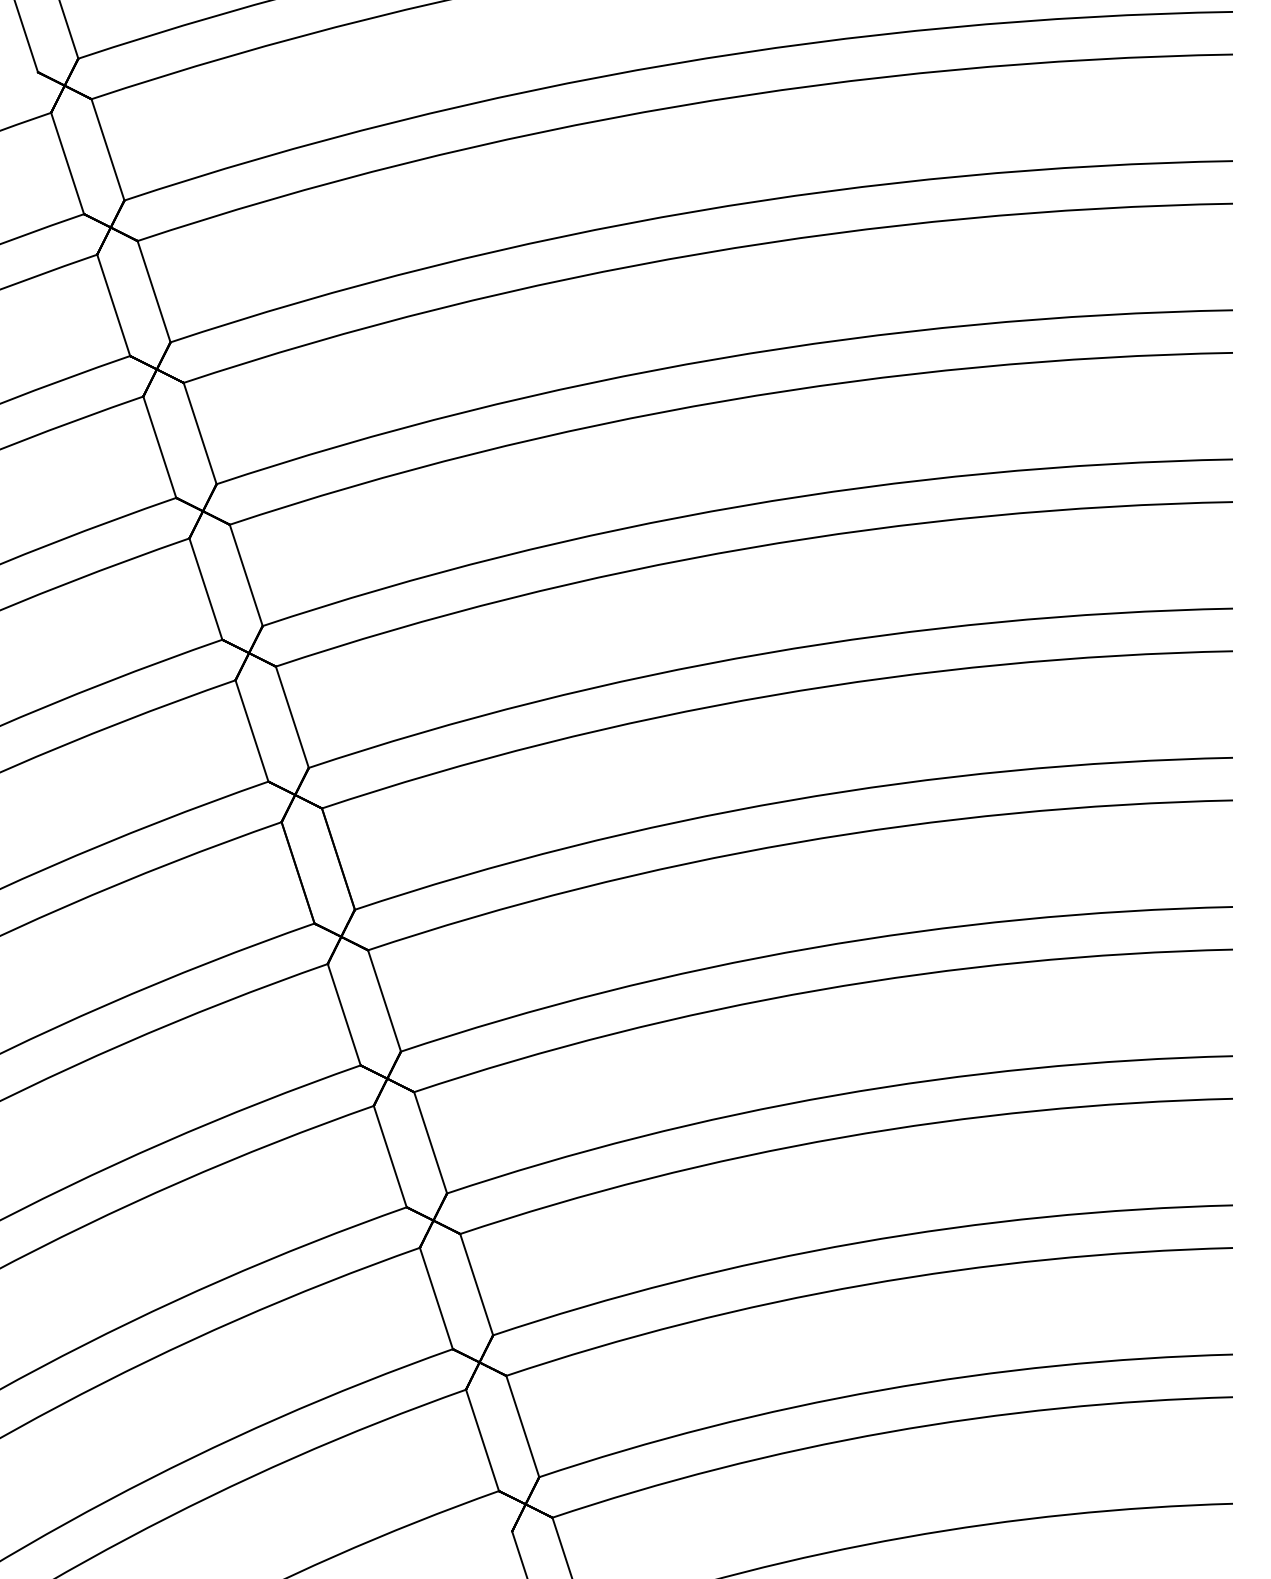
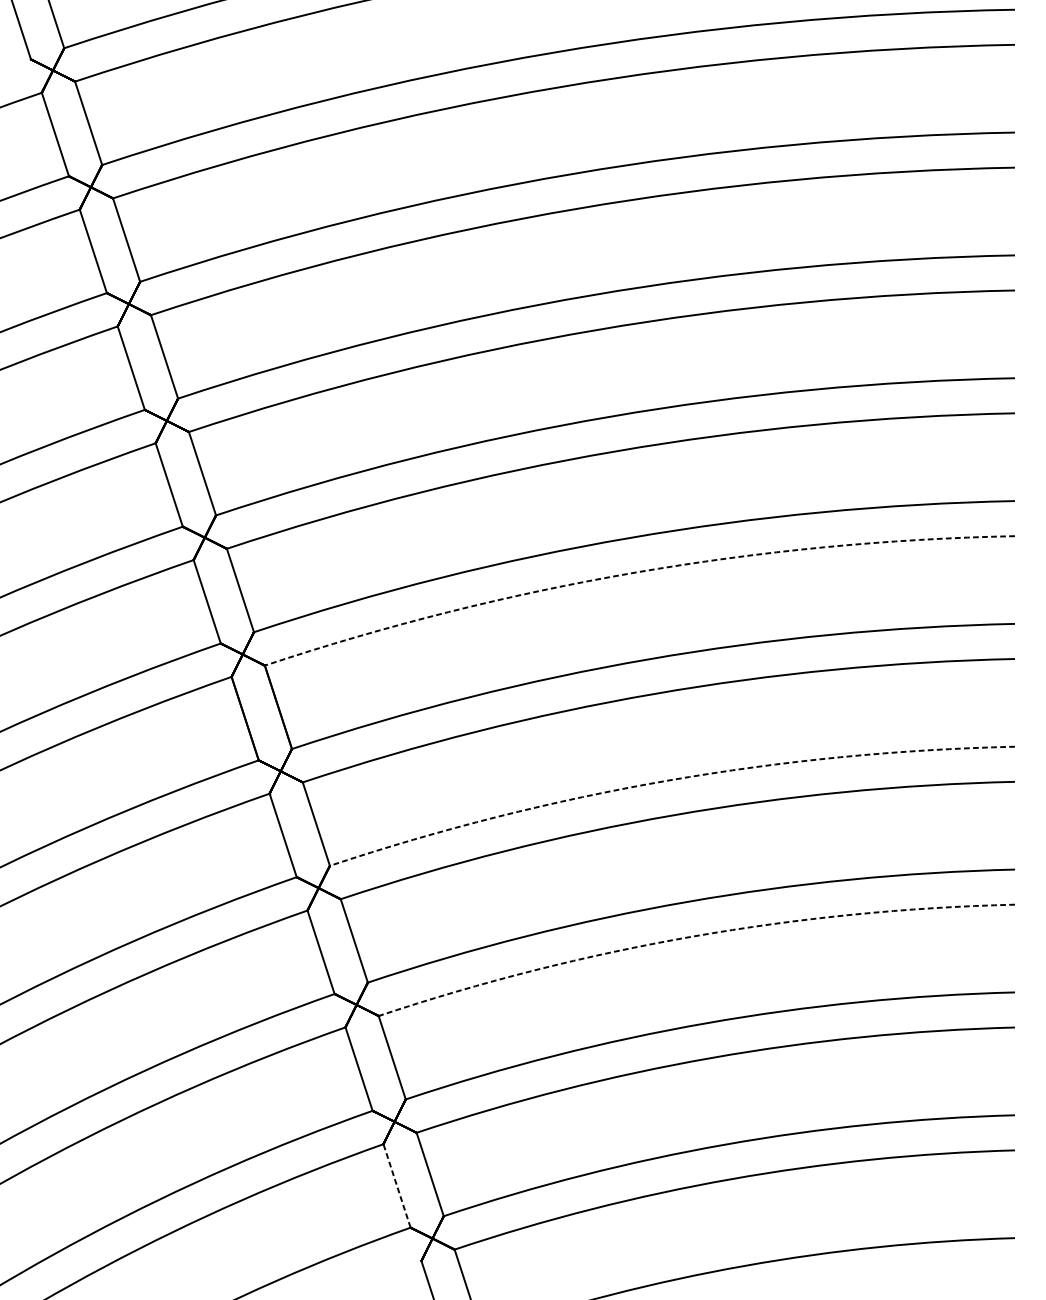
arc: (771, 695) -> (634, 572), solid -> dashed
arc: (811, 948) -> (667, 780), solid -> dashed
arc: (841, 1137) -> (692, 936), solid -> dashed
line: (482, 1439) -> (397, 1185), solid -> dashed

